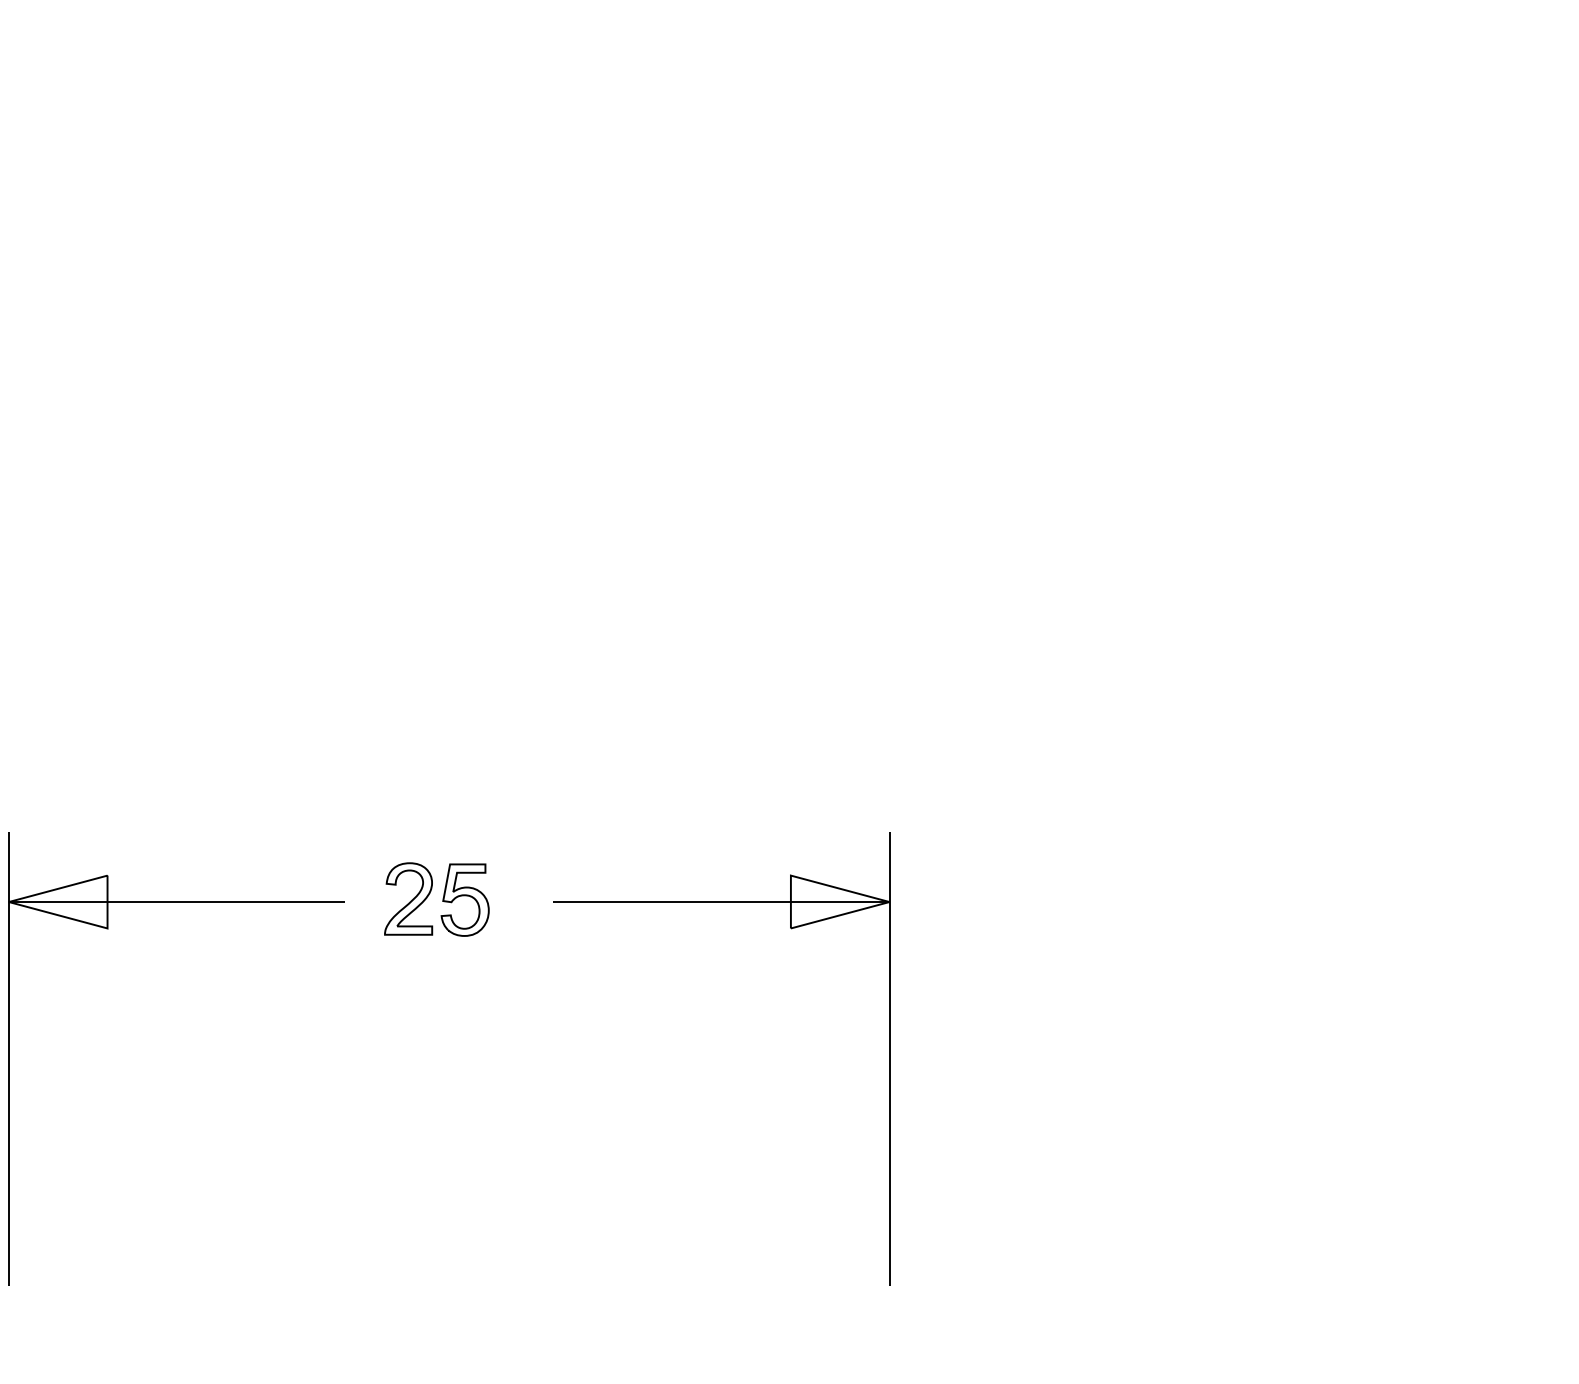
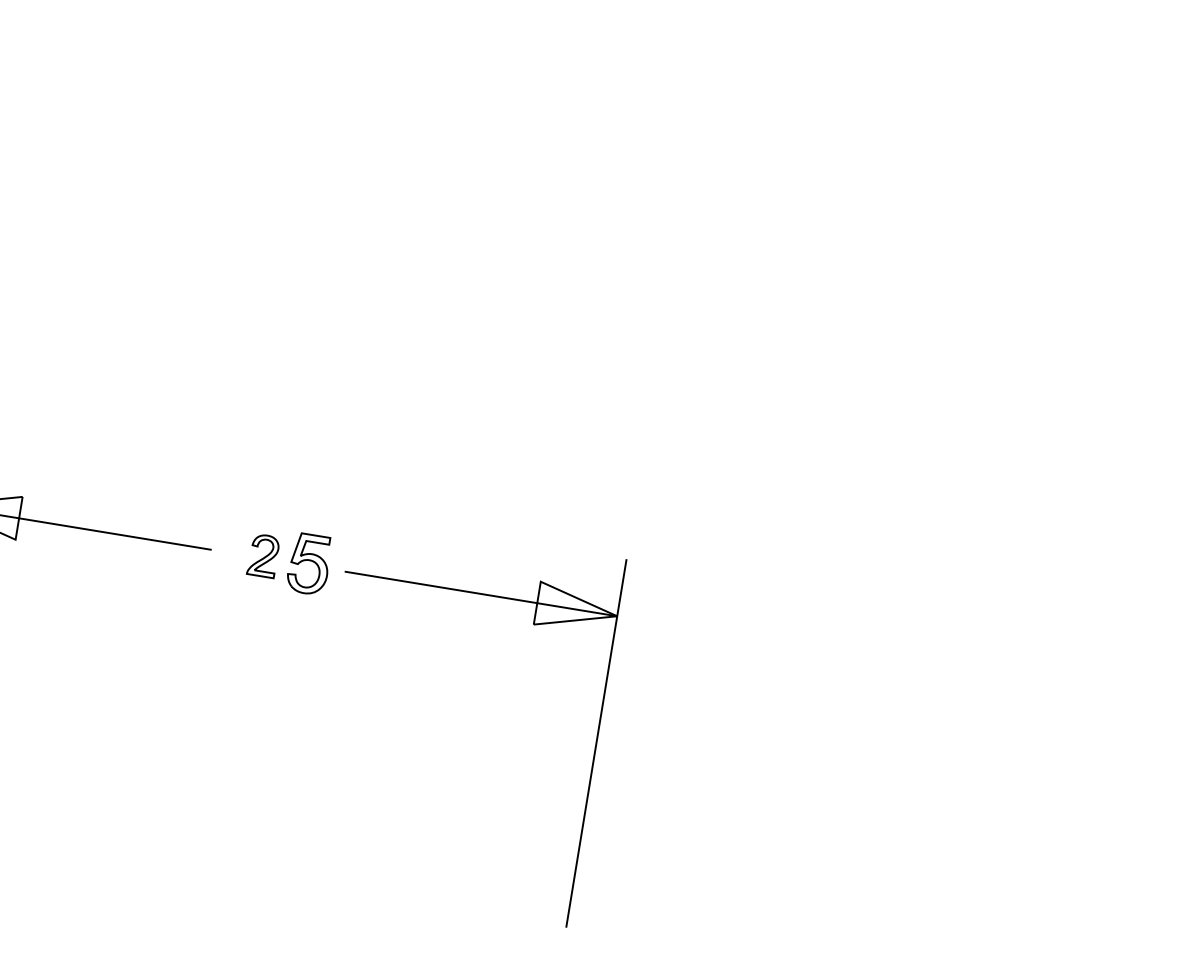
part: (408, 898) -> (263, 555), size x0.7
part: (791, 929) -> (534, 625), moved

